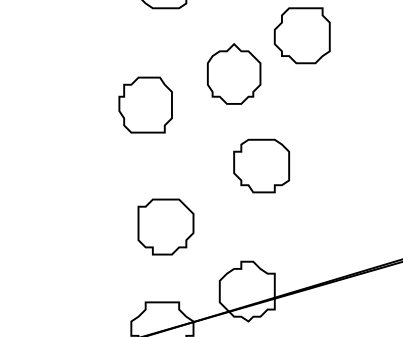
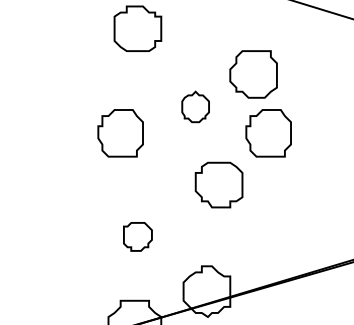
part: (233, 73) -> (195, 106), size x0.6
part: (319, 105) -> (268, 133), added
part: (165, 226) -> (137, 236), size x0.6

